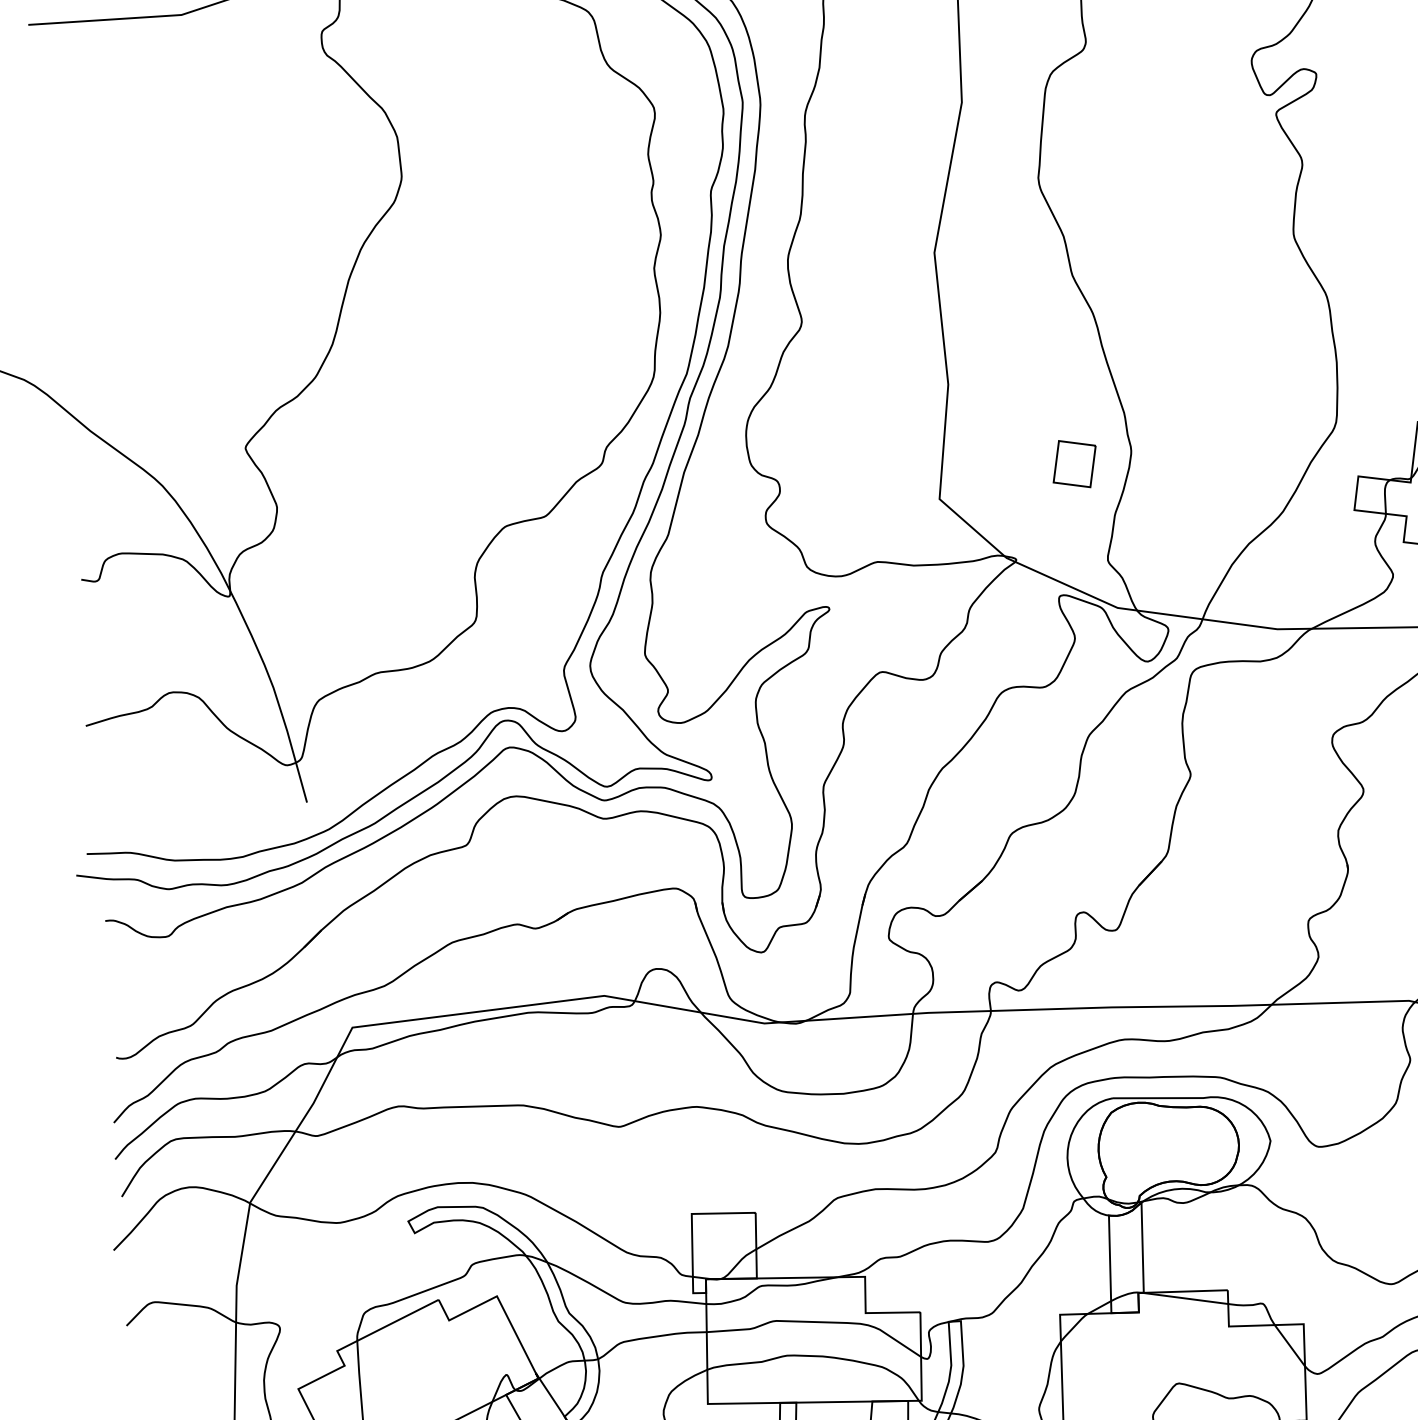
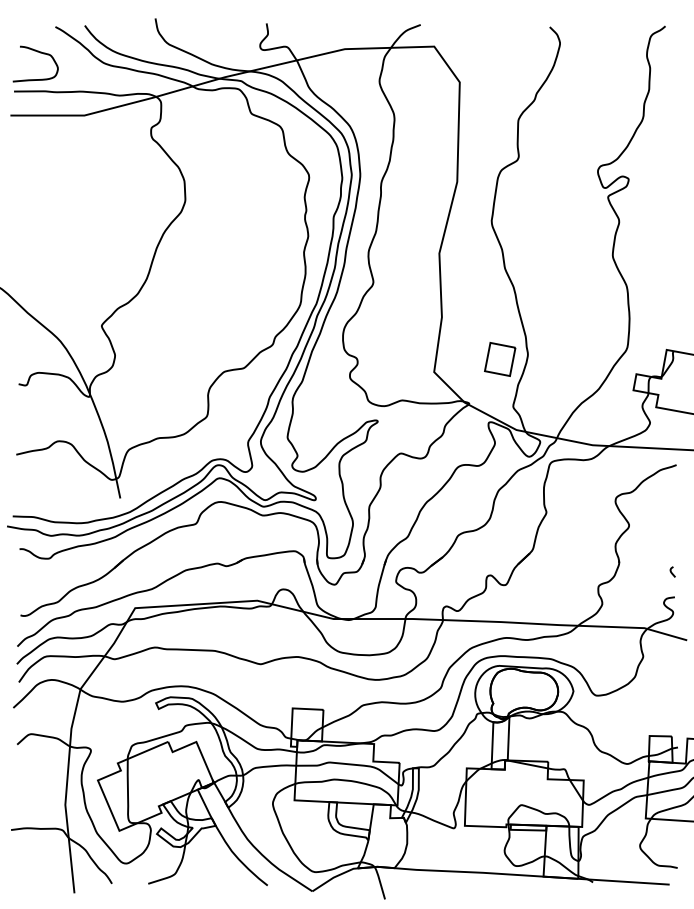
part: (1075, 464) -> (500, 359), size x1.43

